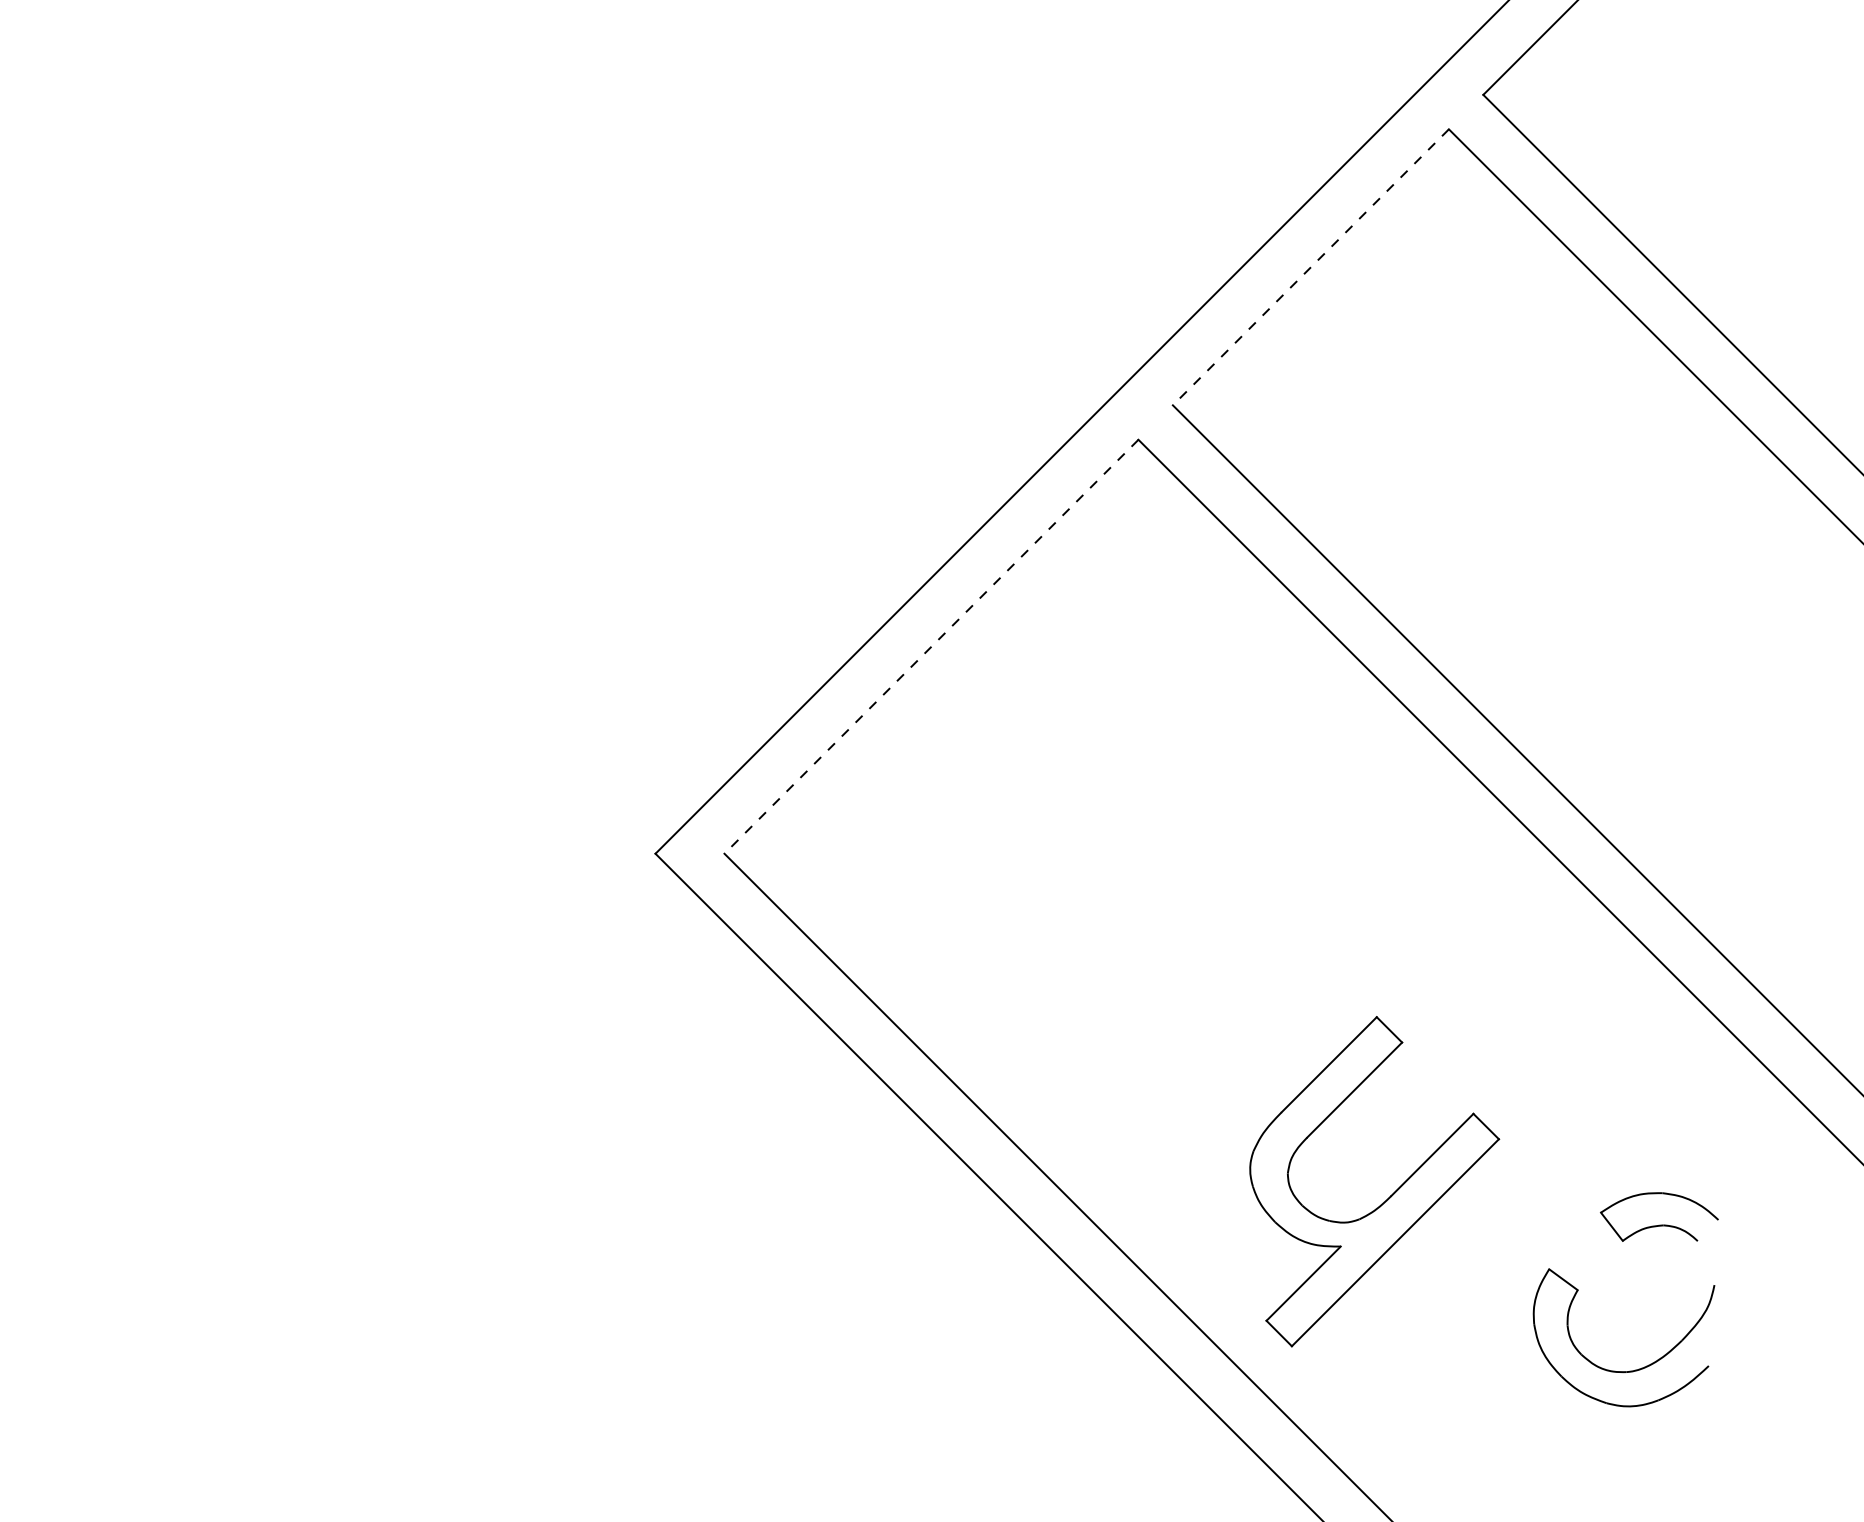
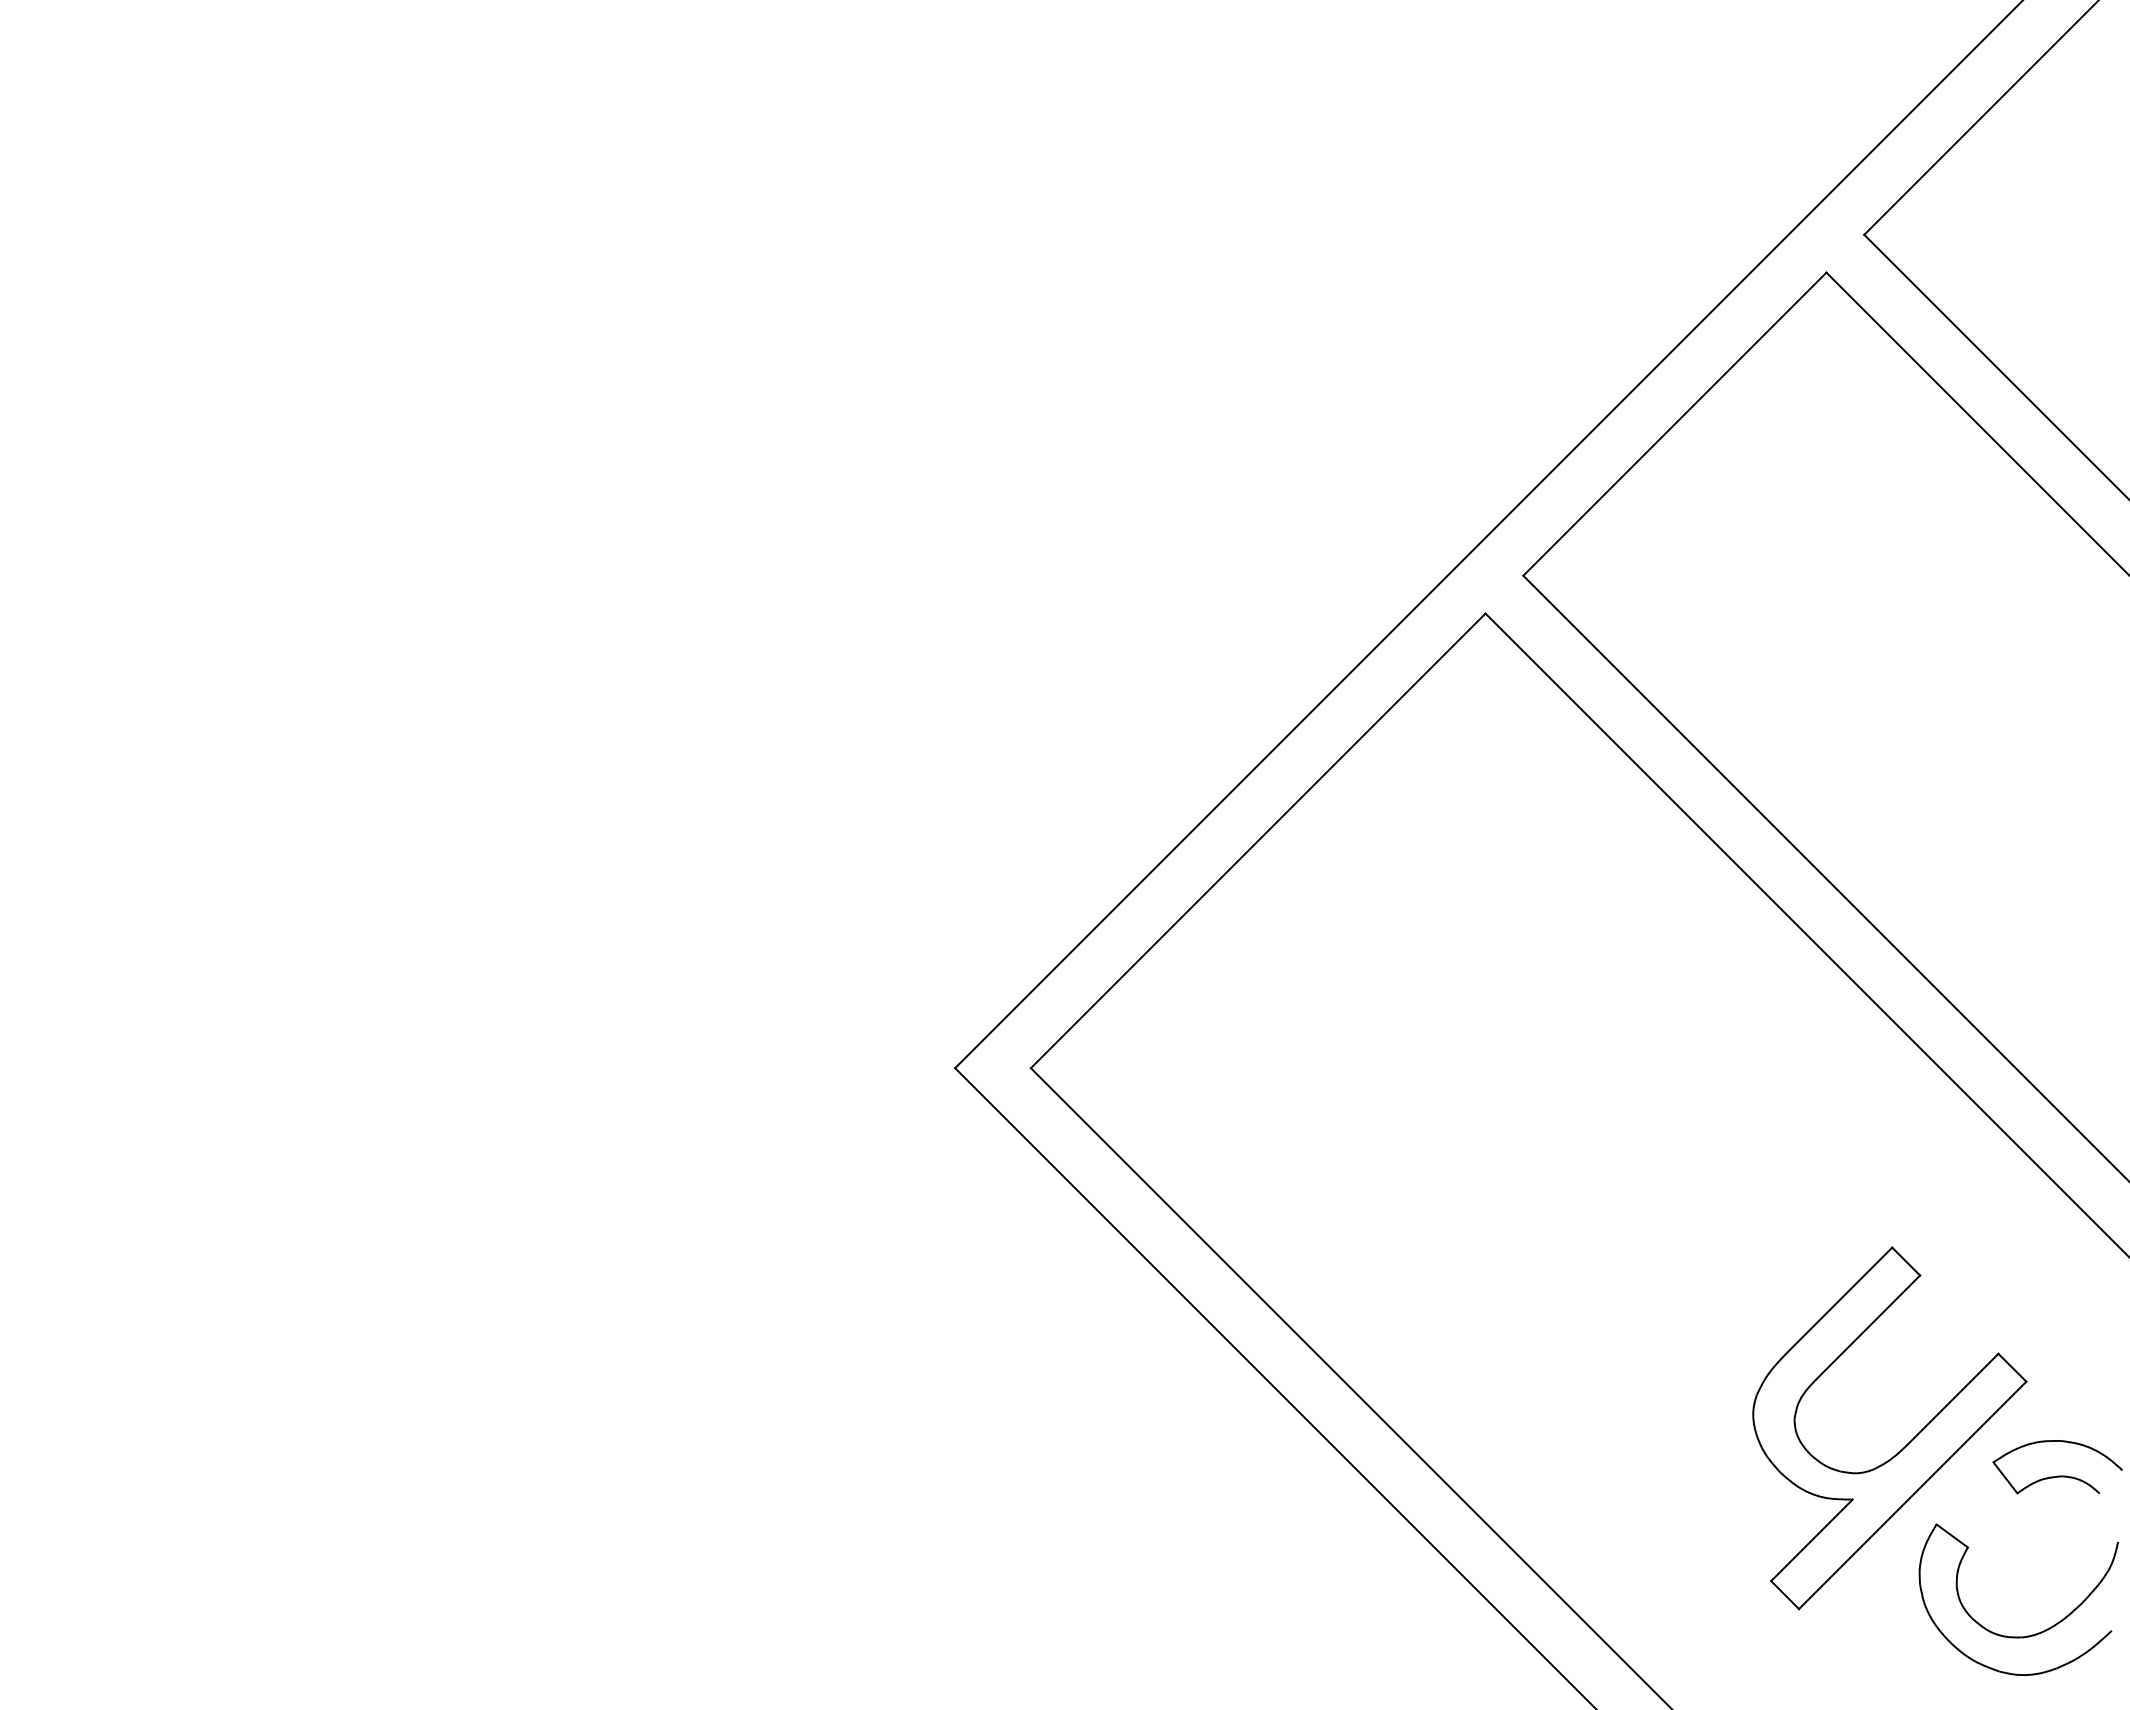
line: (1310, 267) -> (1674, 424), dashed -> solid
line: (930, 647) -> (1257, 841), dashed -> solid
part: (1389, 1196) -> (1906, 1444), moved

